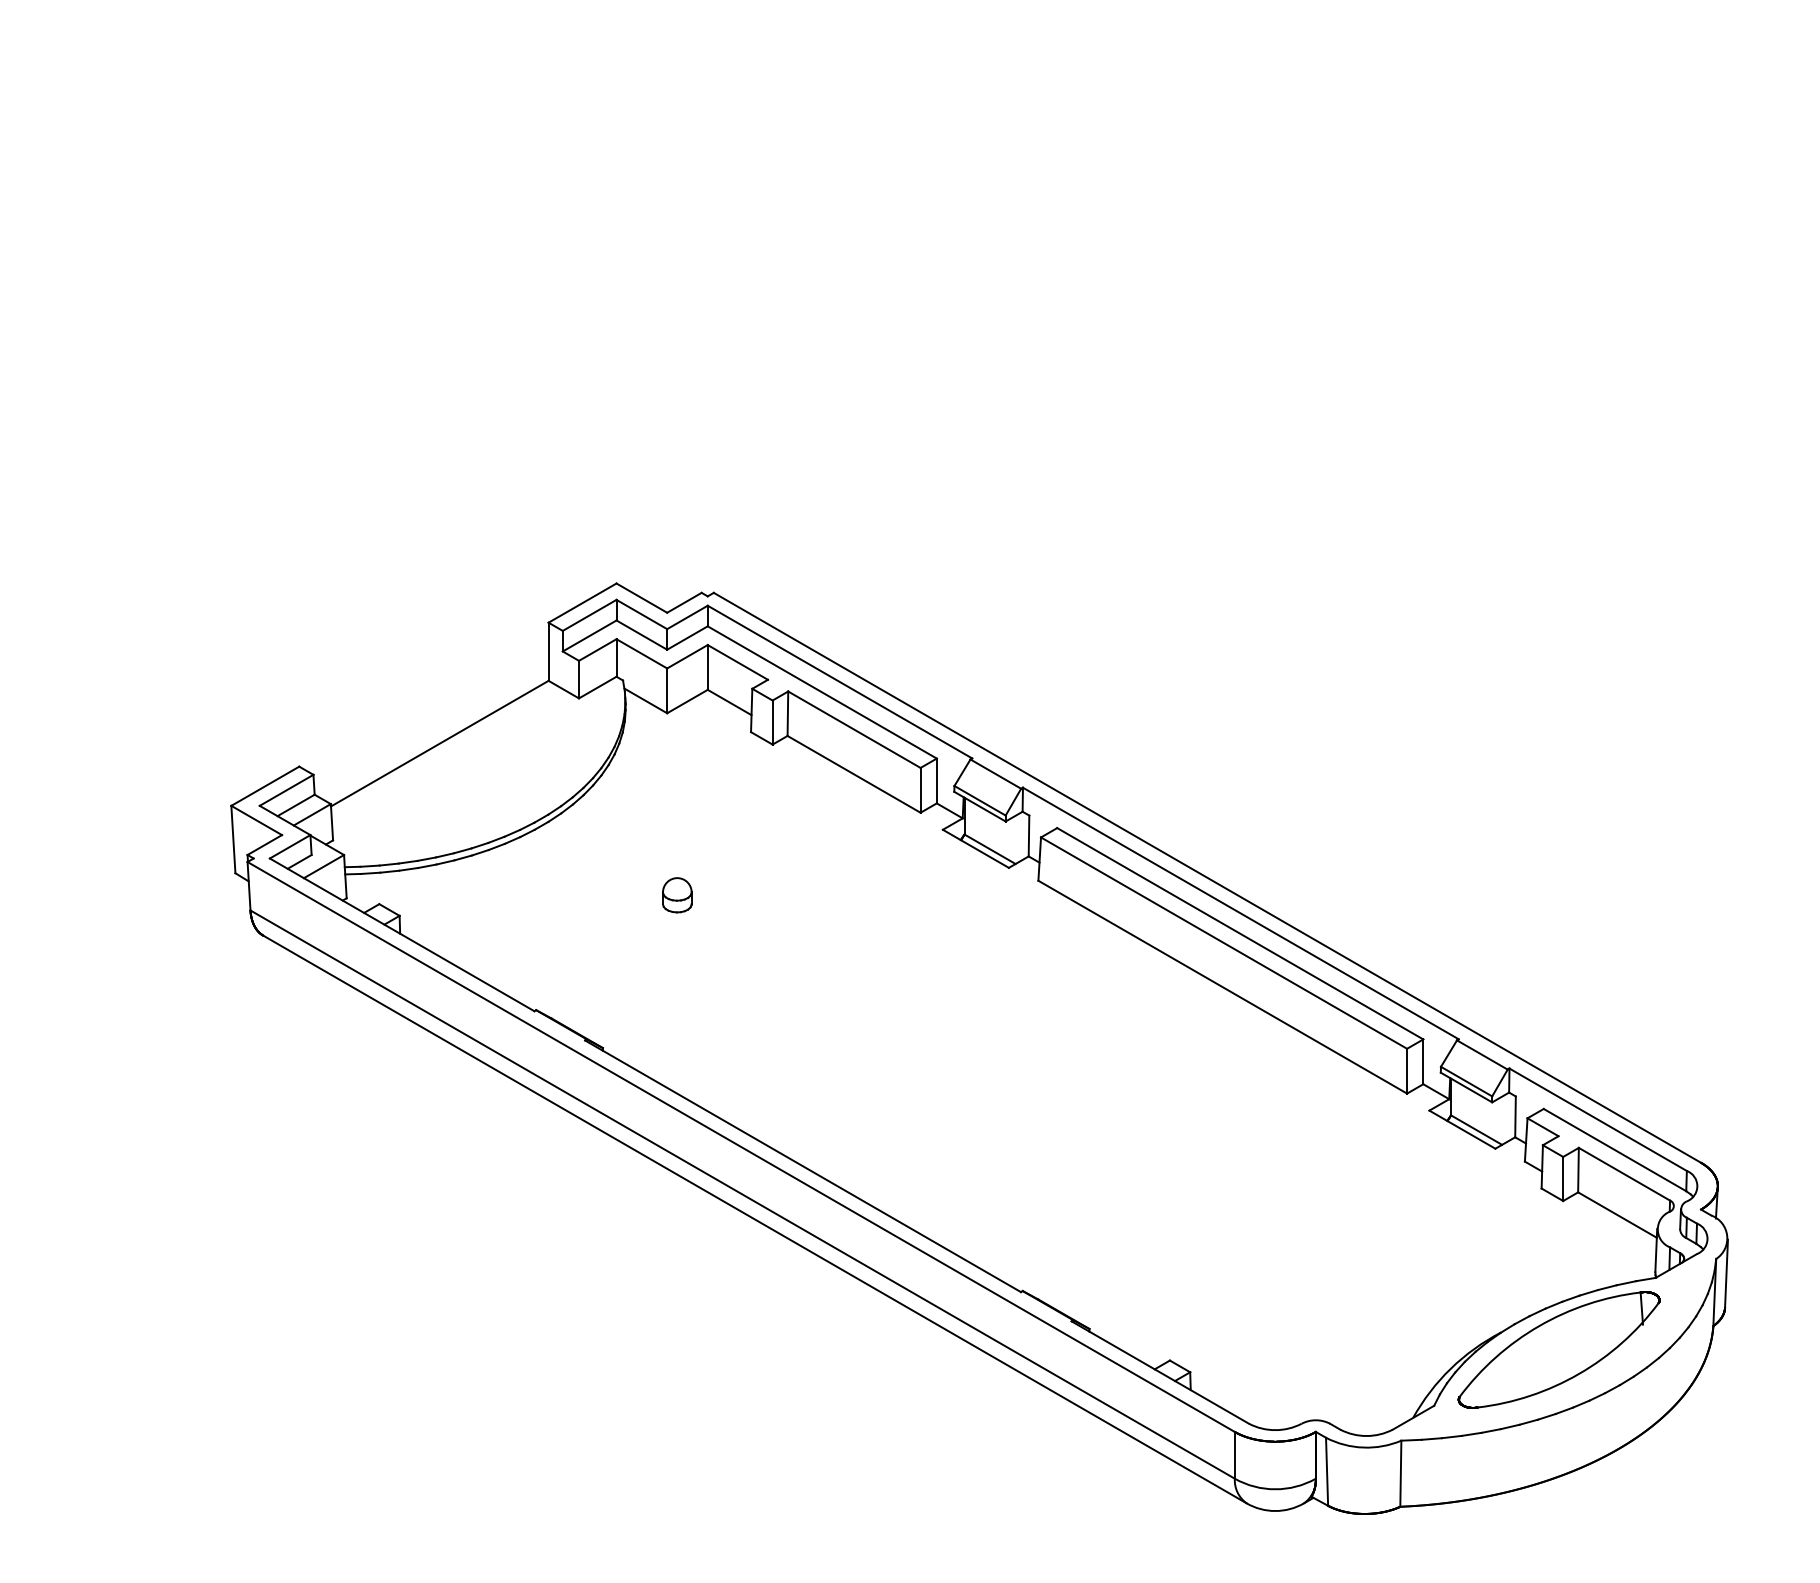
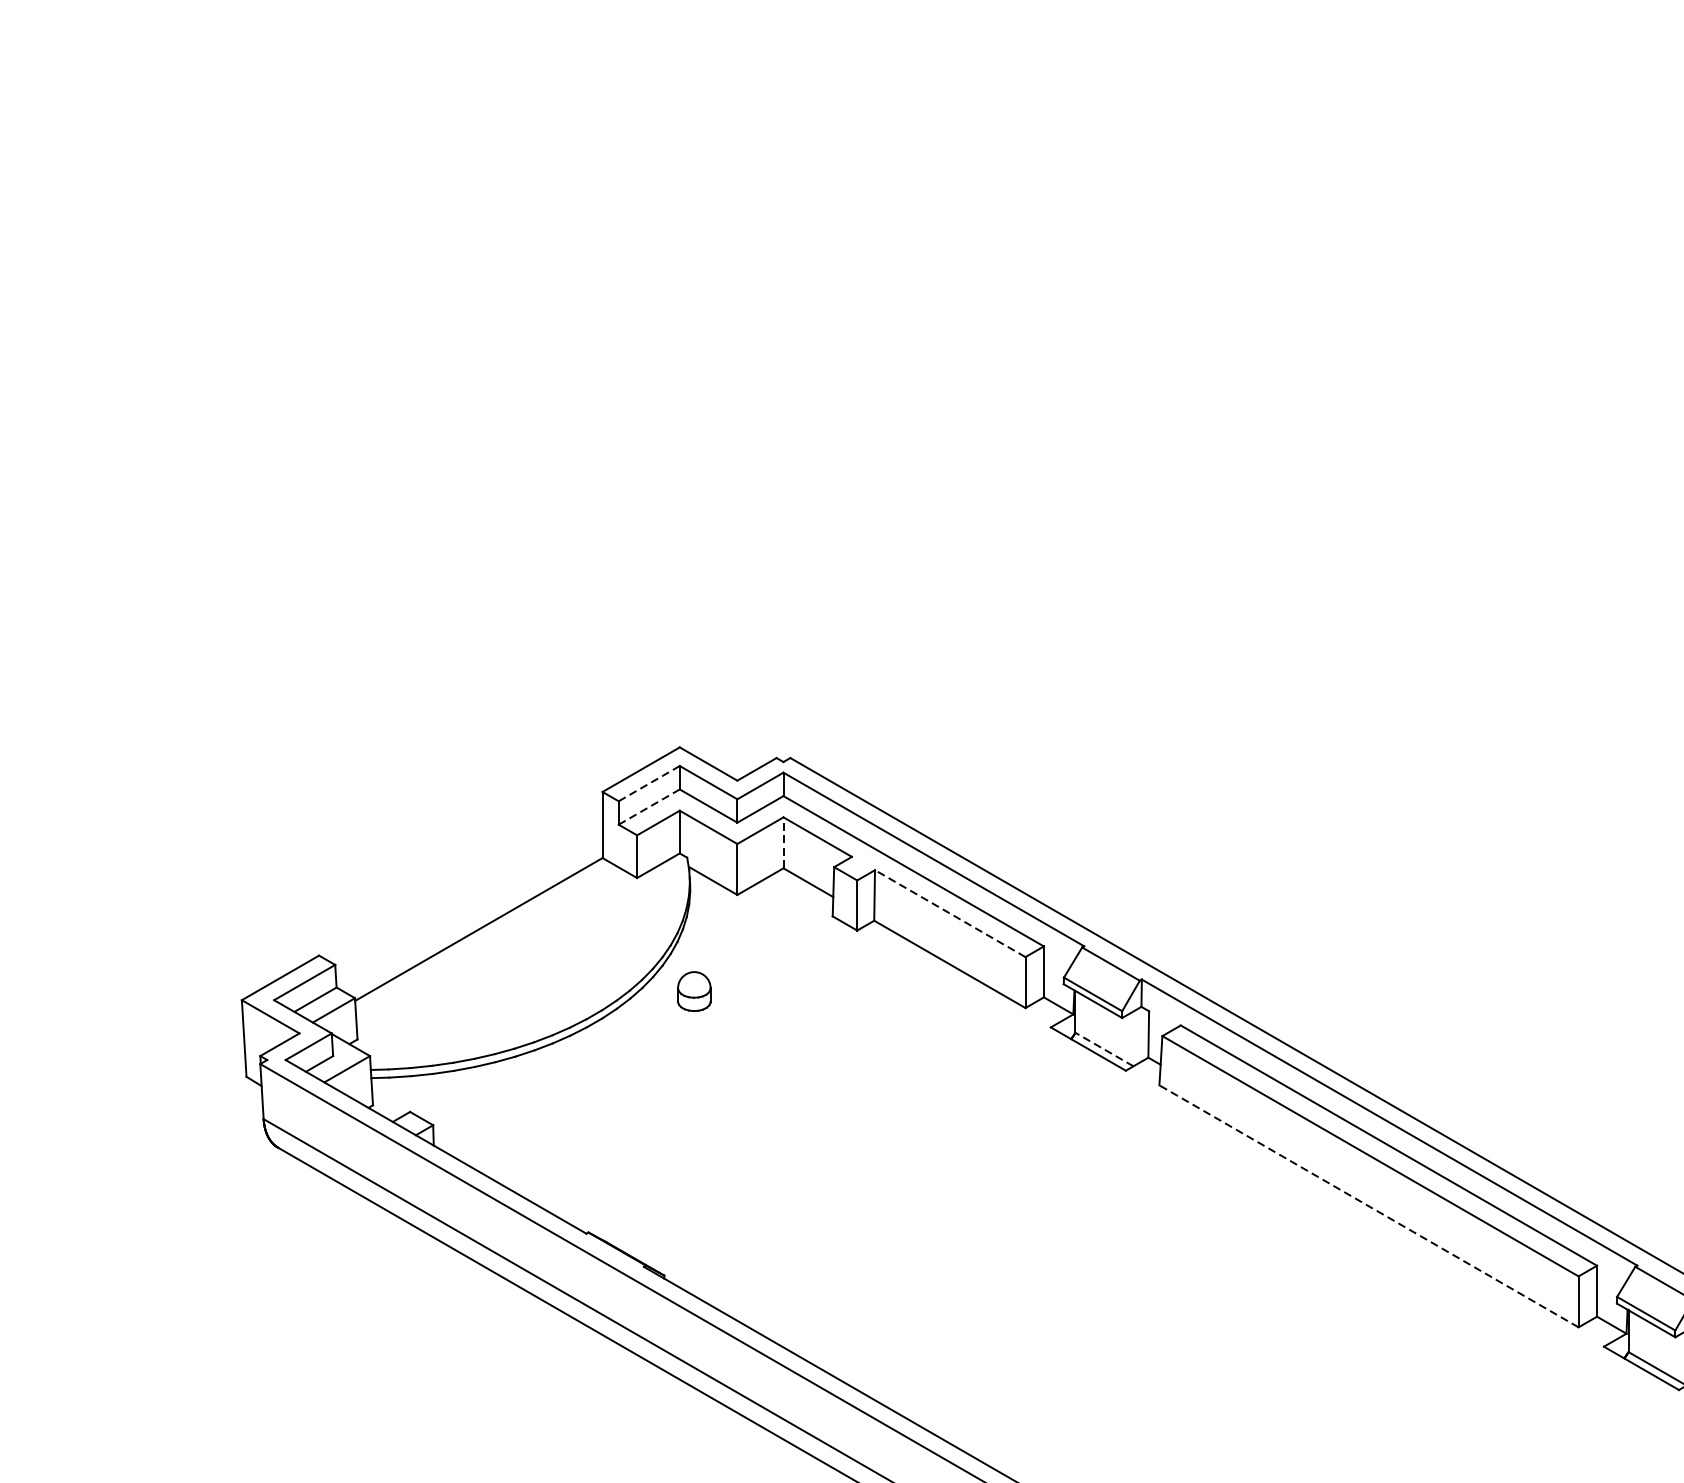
line: (589, 615) -> (649, 783), solid -> dashed
line: (589, 636) -> (649, 807), solid -> dashed
line: (707, 666) -> (783, 841), solid -> dashed
line: (853, 729) -> (949, 913), solid -> dashed
line: (989, 849) -> (1103, 1049), solid -> dashed
part: (677, 895) -> (694, 991), moved
line: (1222, 987) -> (1368, 1206), solid -> dashed

